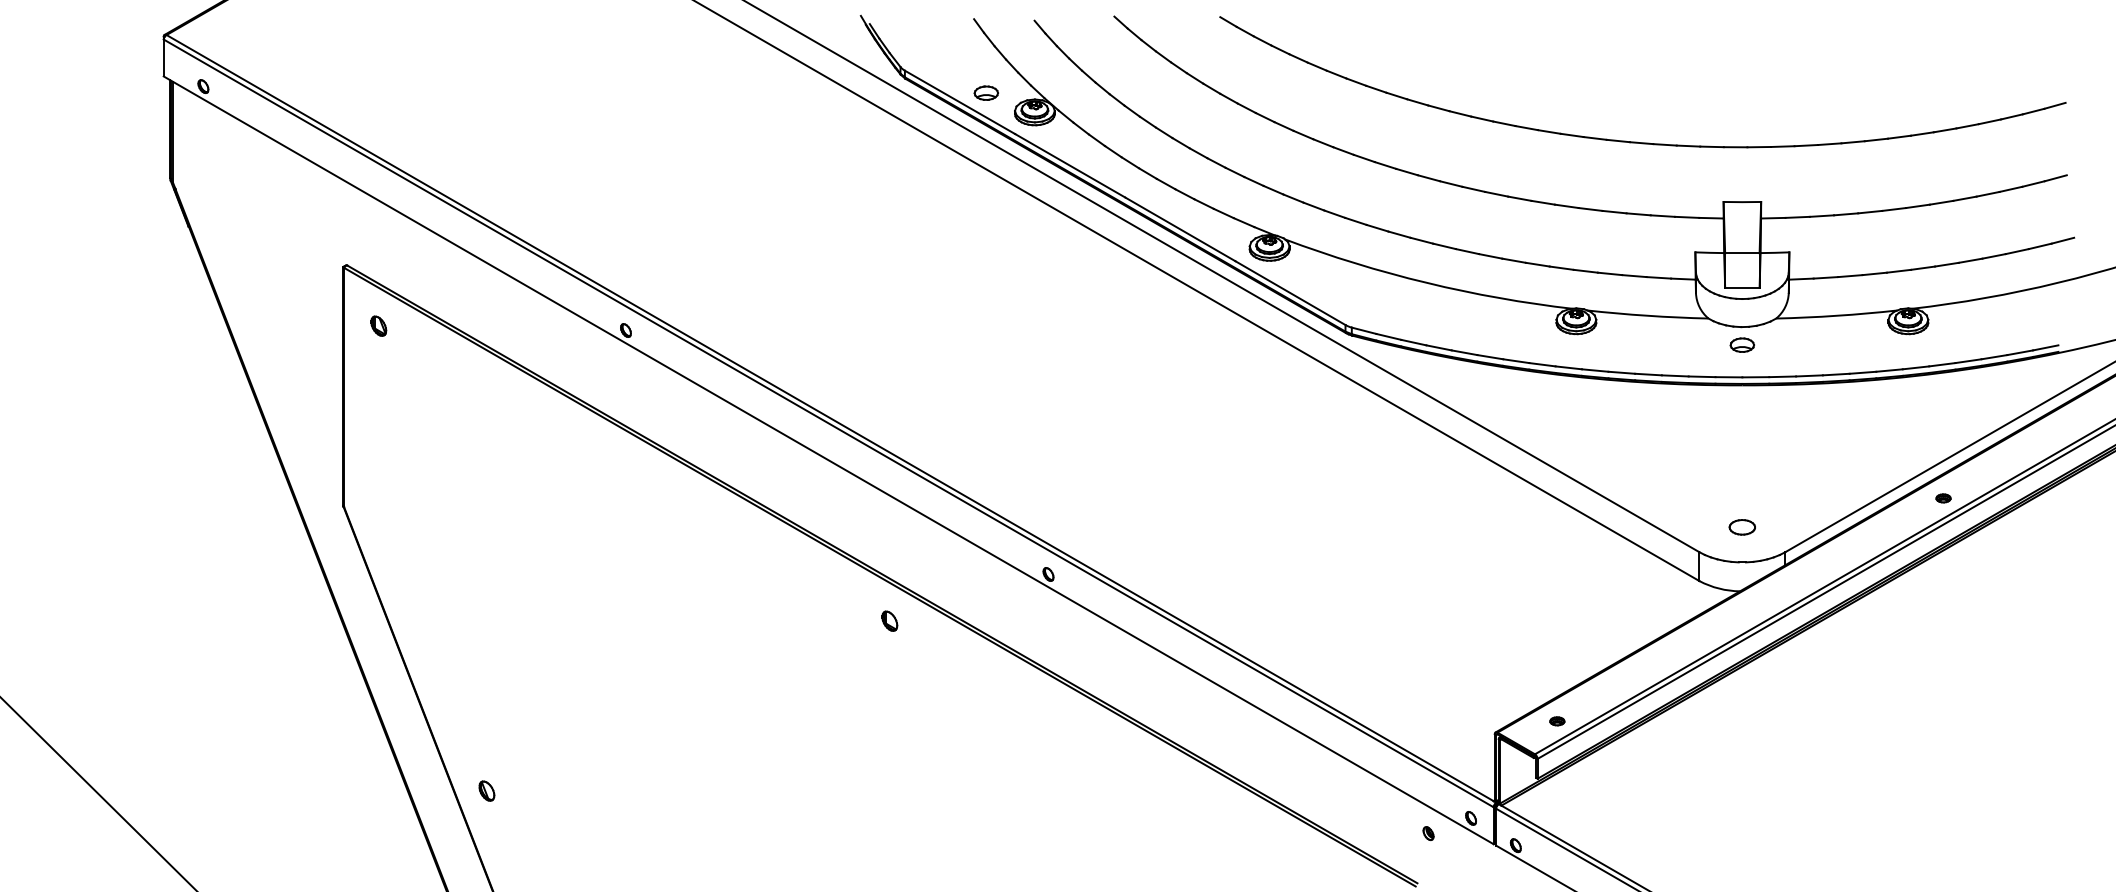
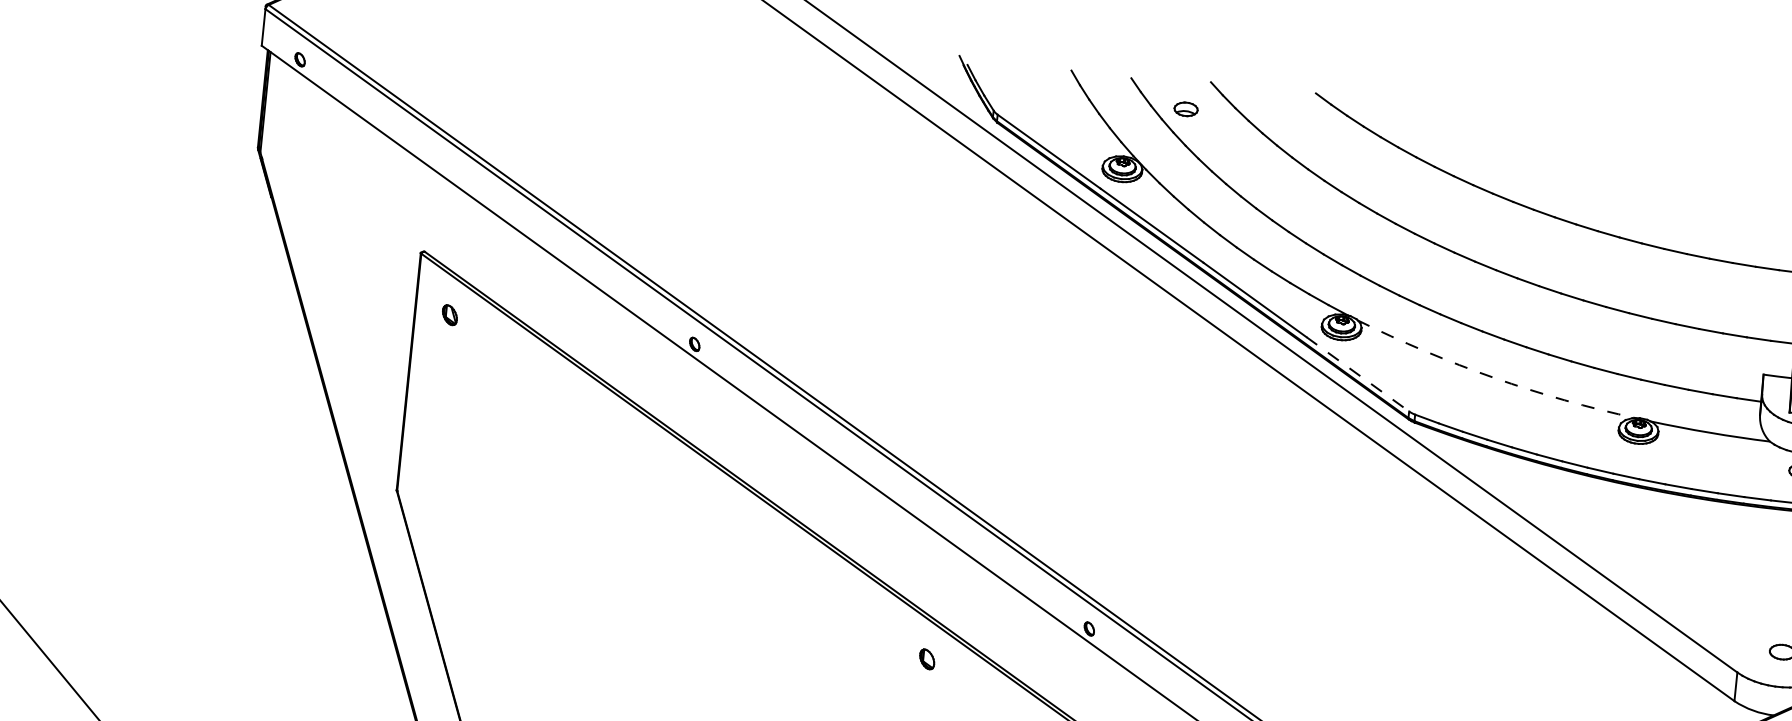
part: (985, 92) -> (1185, 108), moved
arc: (1426, 282) -> (1493, 377), solid -> dashed
line: (1290, 293) -> (1357, 374), solid -> dashed

